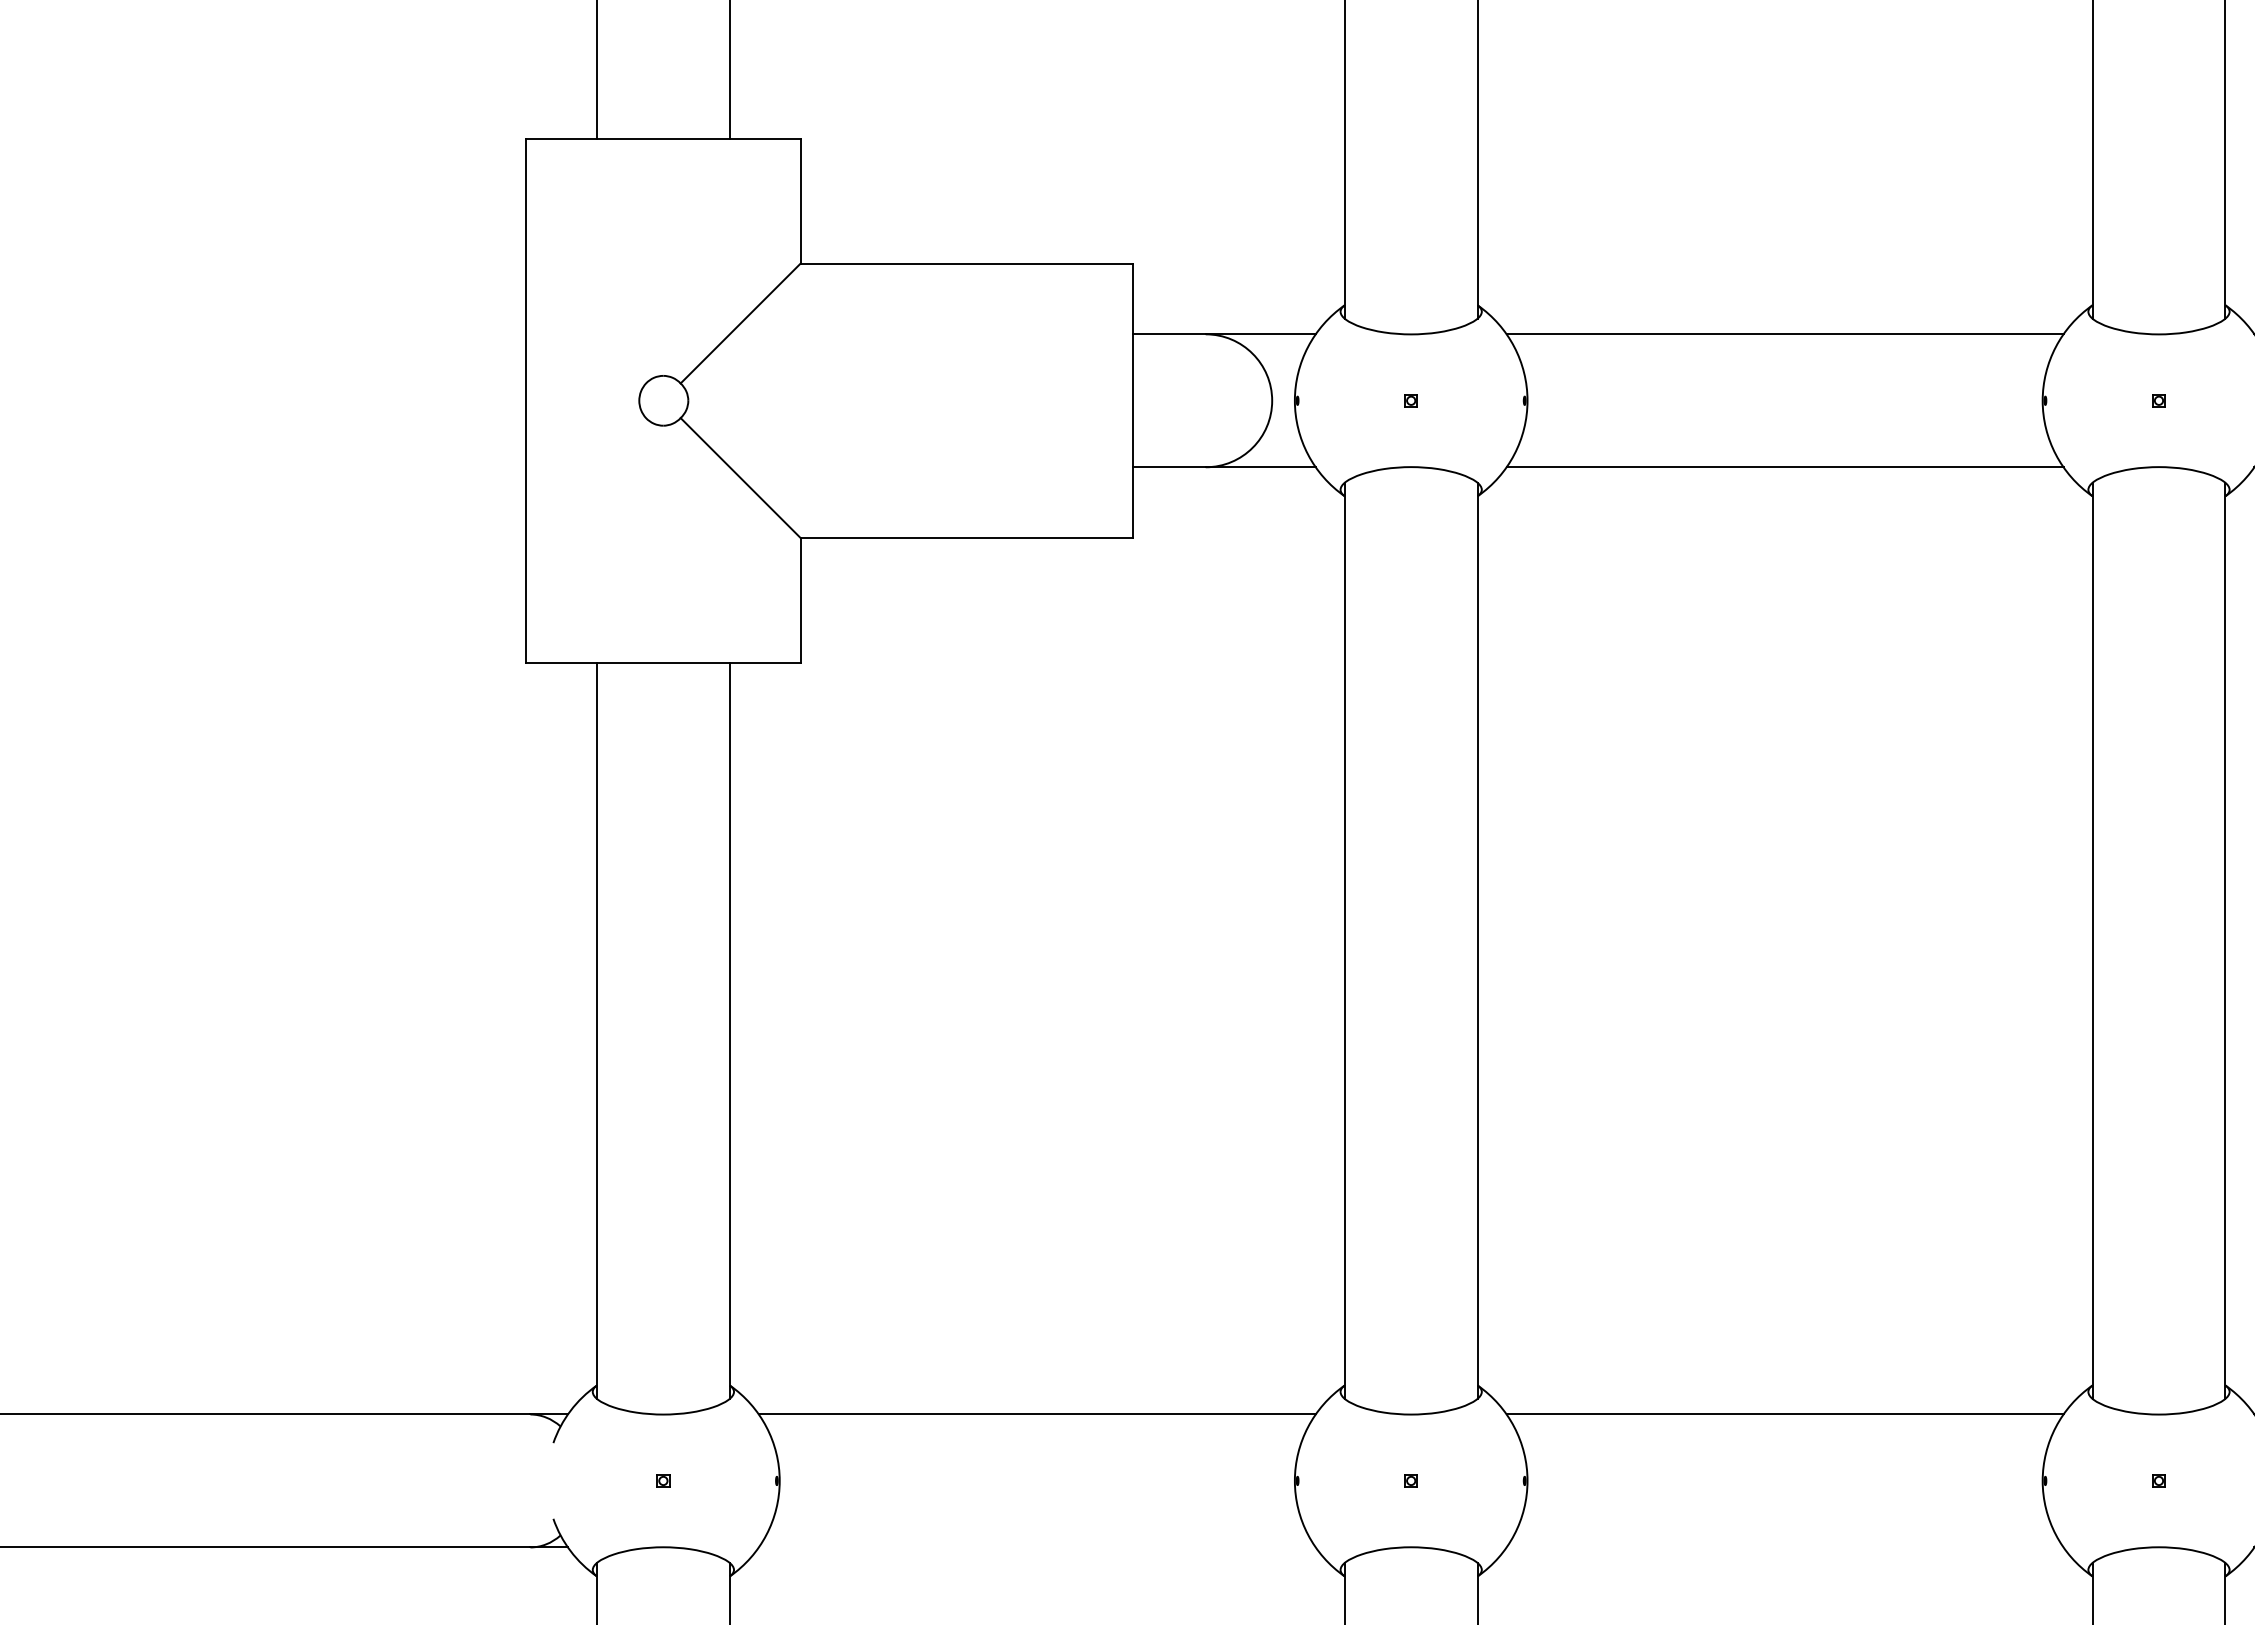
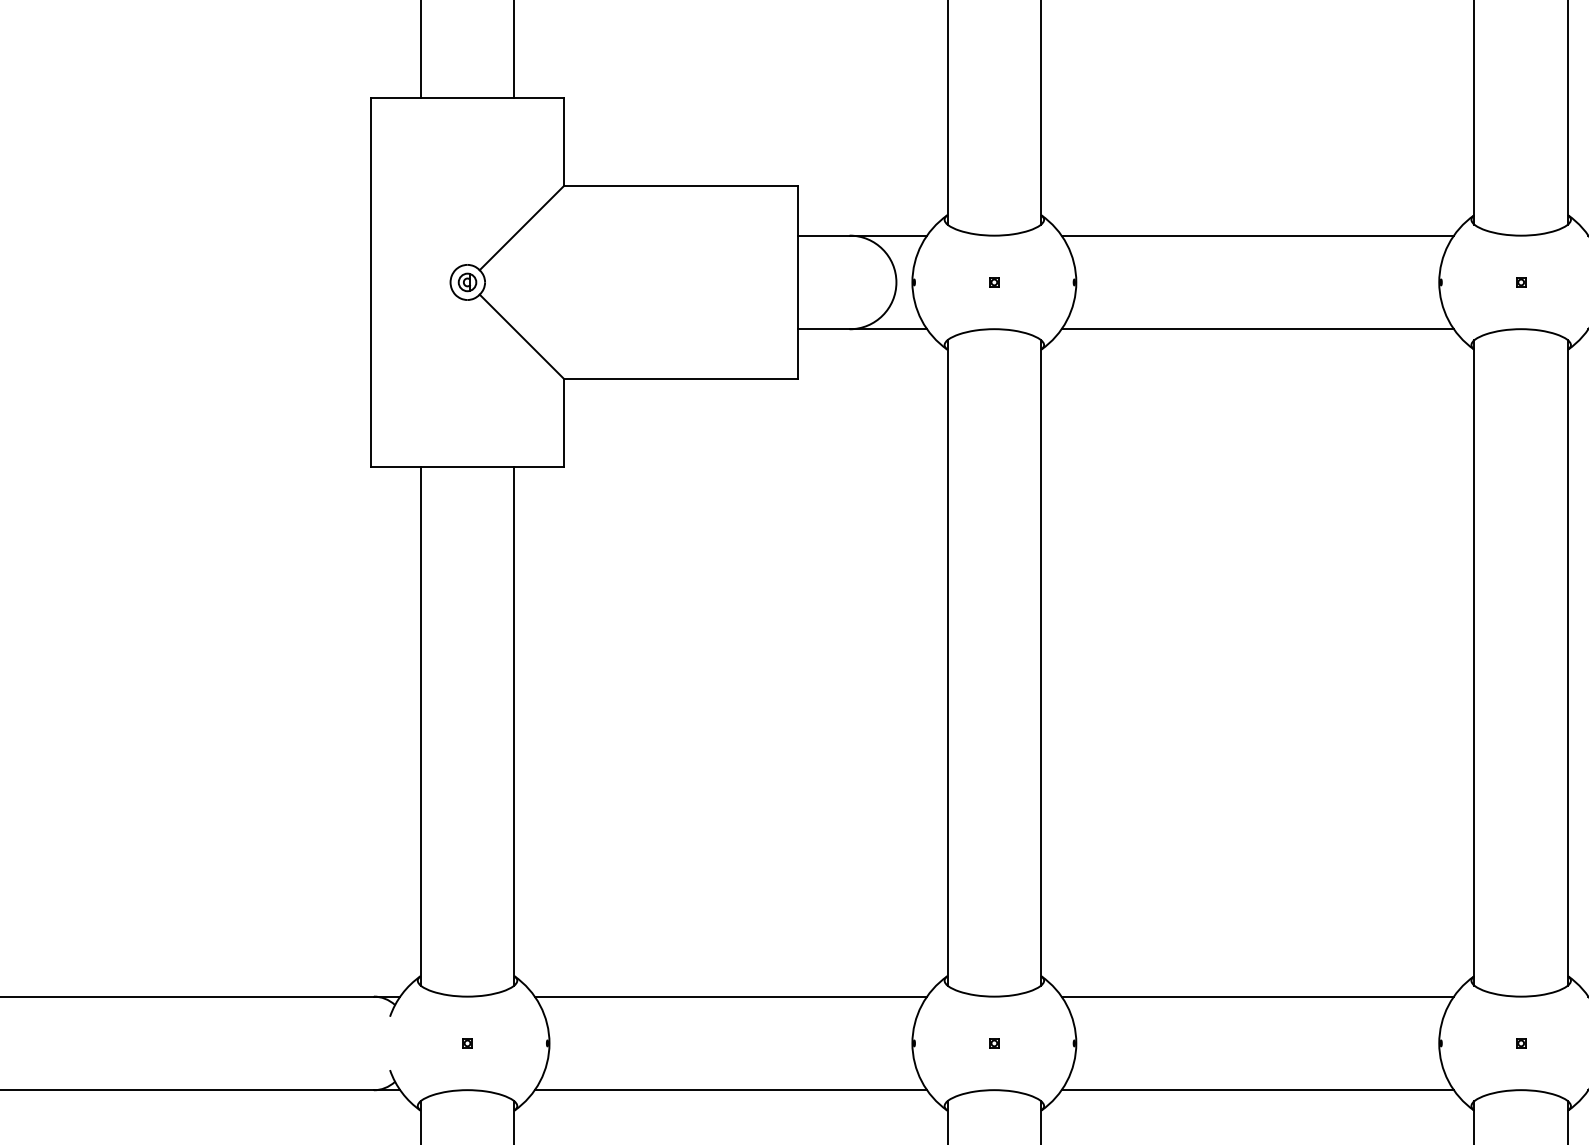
part: (663, 400) -> (467, 282), added
line: (1036, 1547) -> (730, 1090), added
line: (1784, 1547) -> (1257, 1090), added

